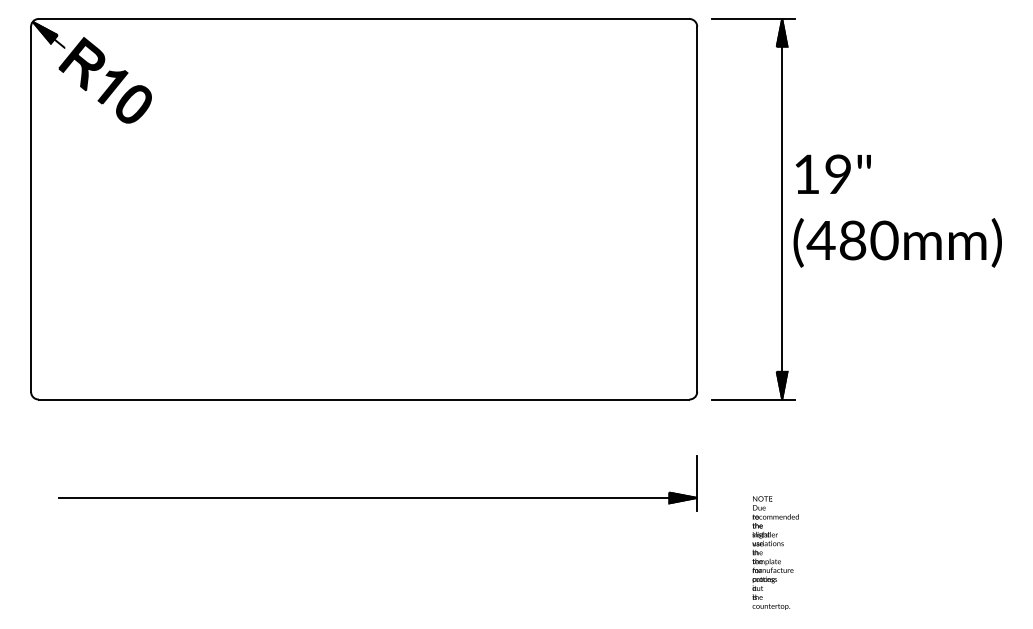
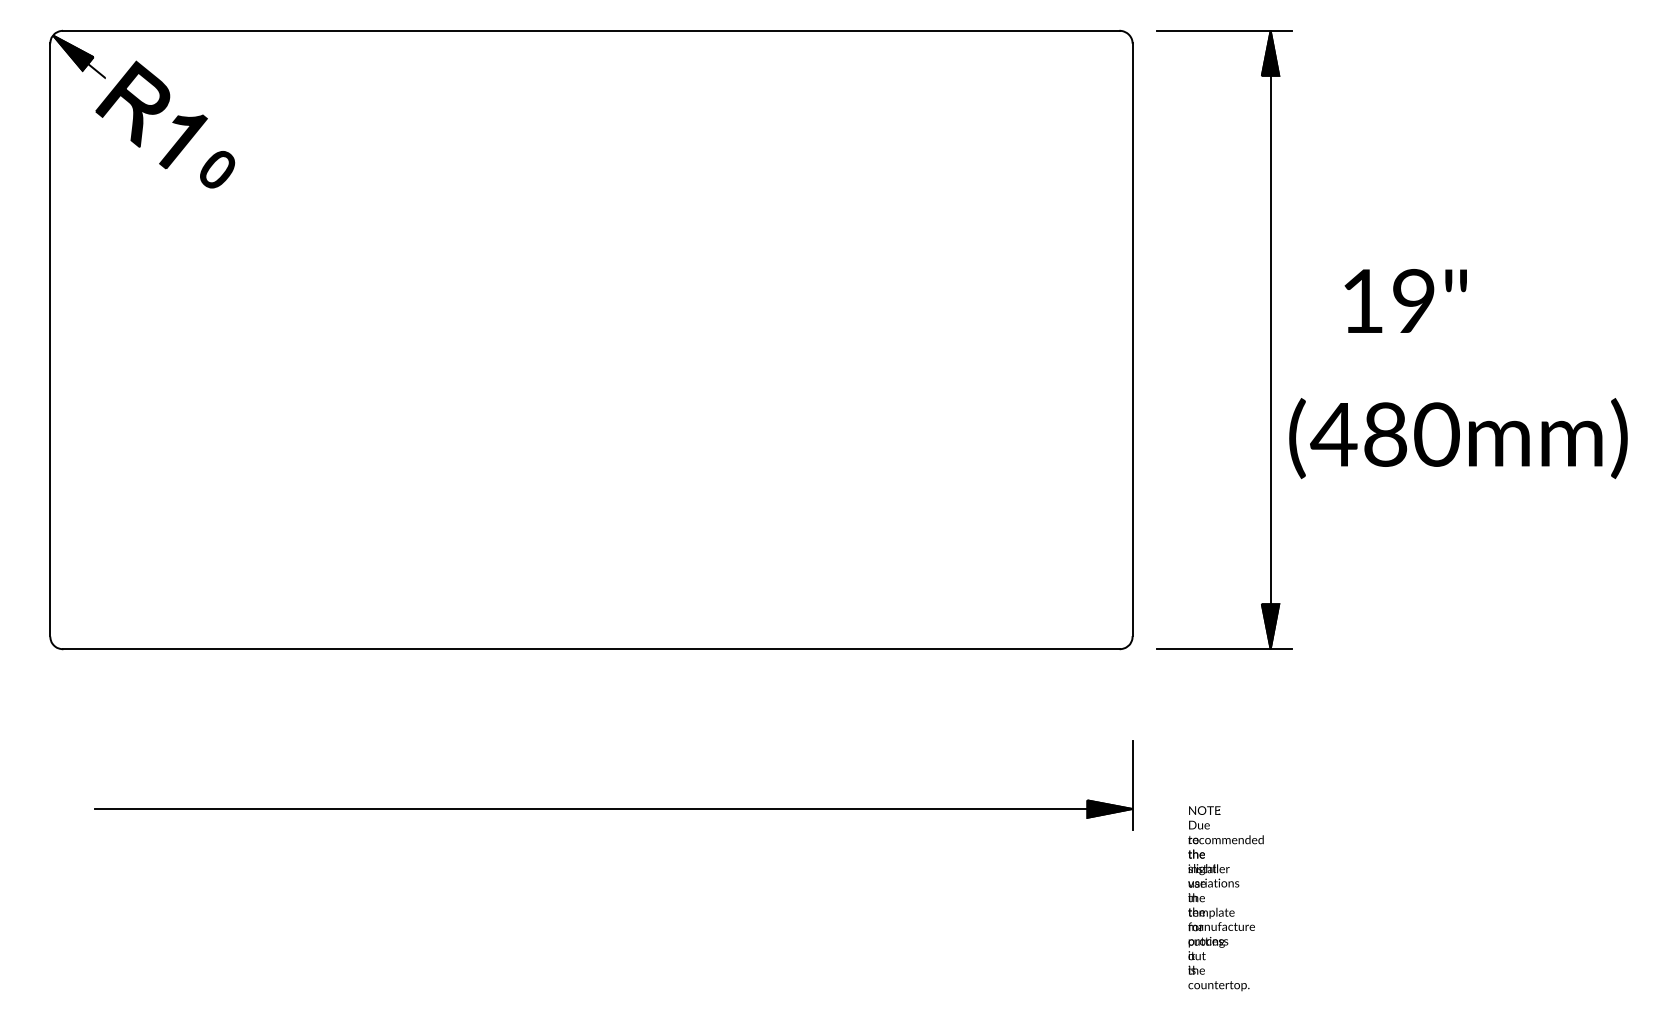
part: (133, 104) -> (216, 169), size x0.6
text: (833, 173) -> (1406, 299), moved
text: (897, 242) -> (1458, 437), moved
text: (775, 552) -> (1225, 897), moved

